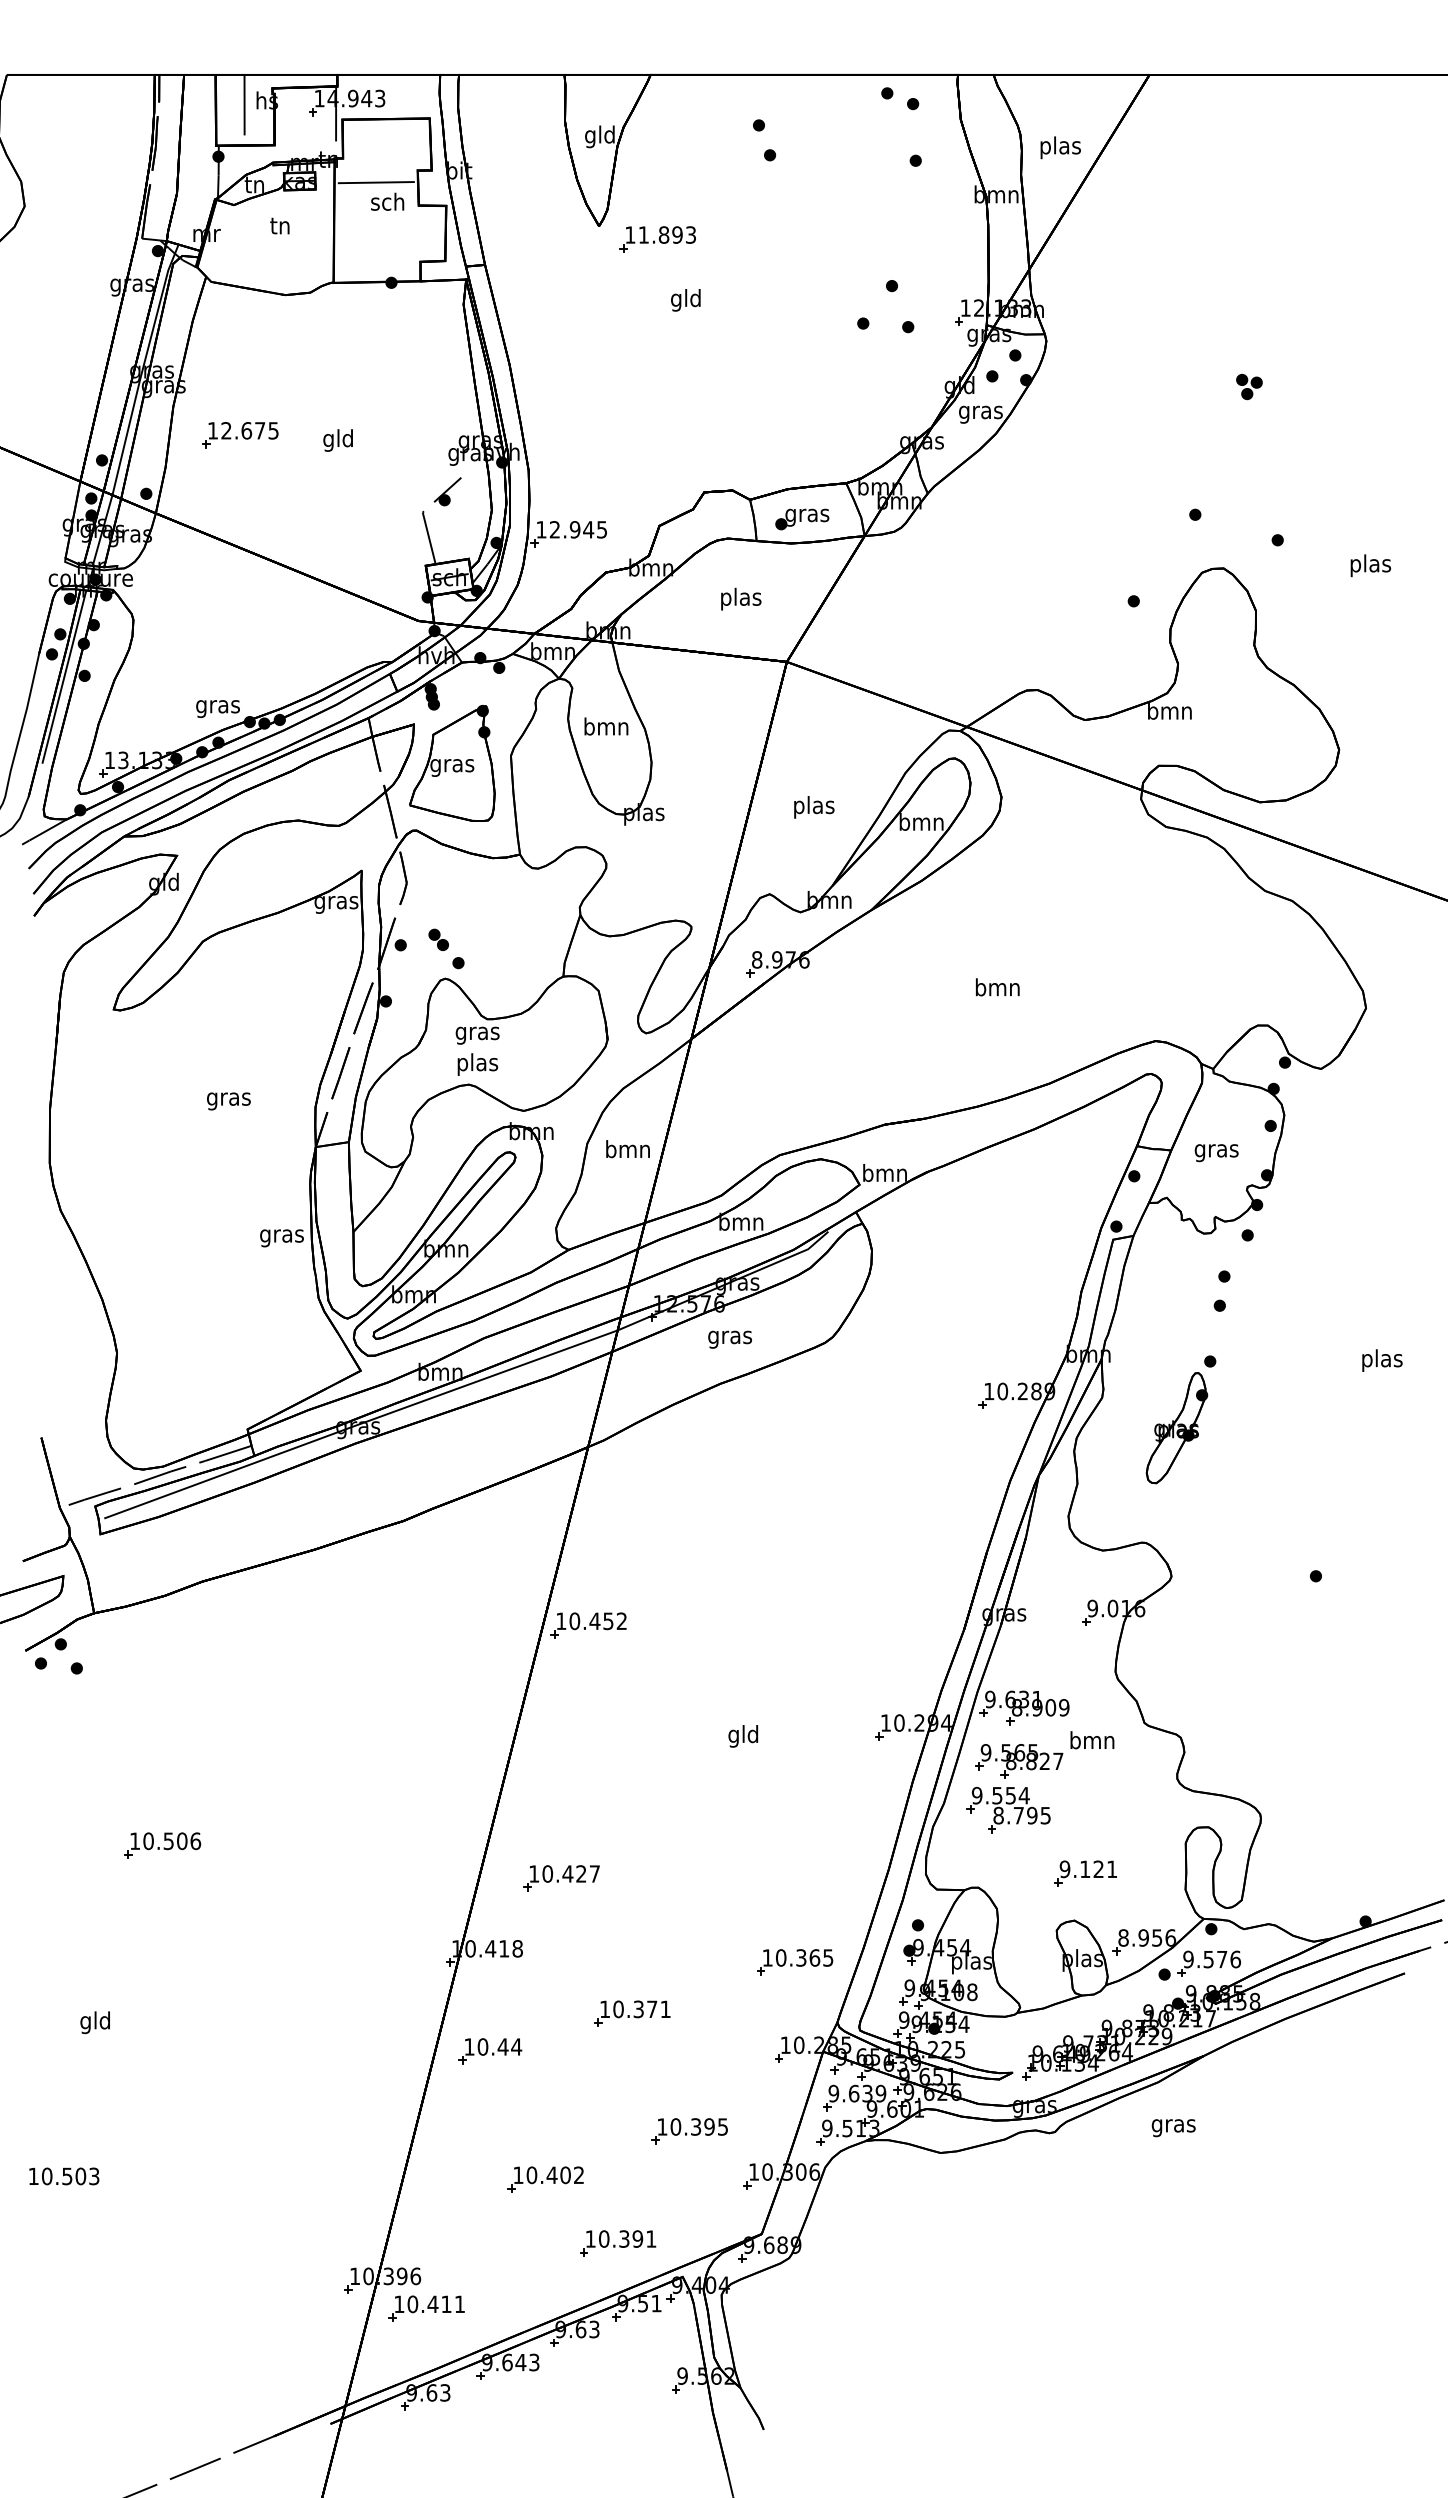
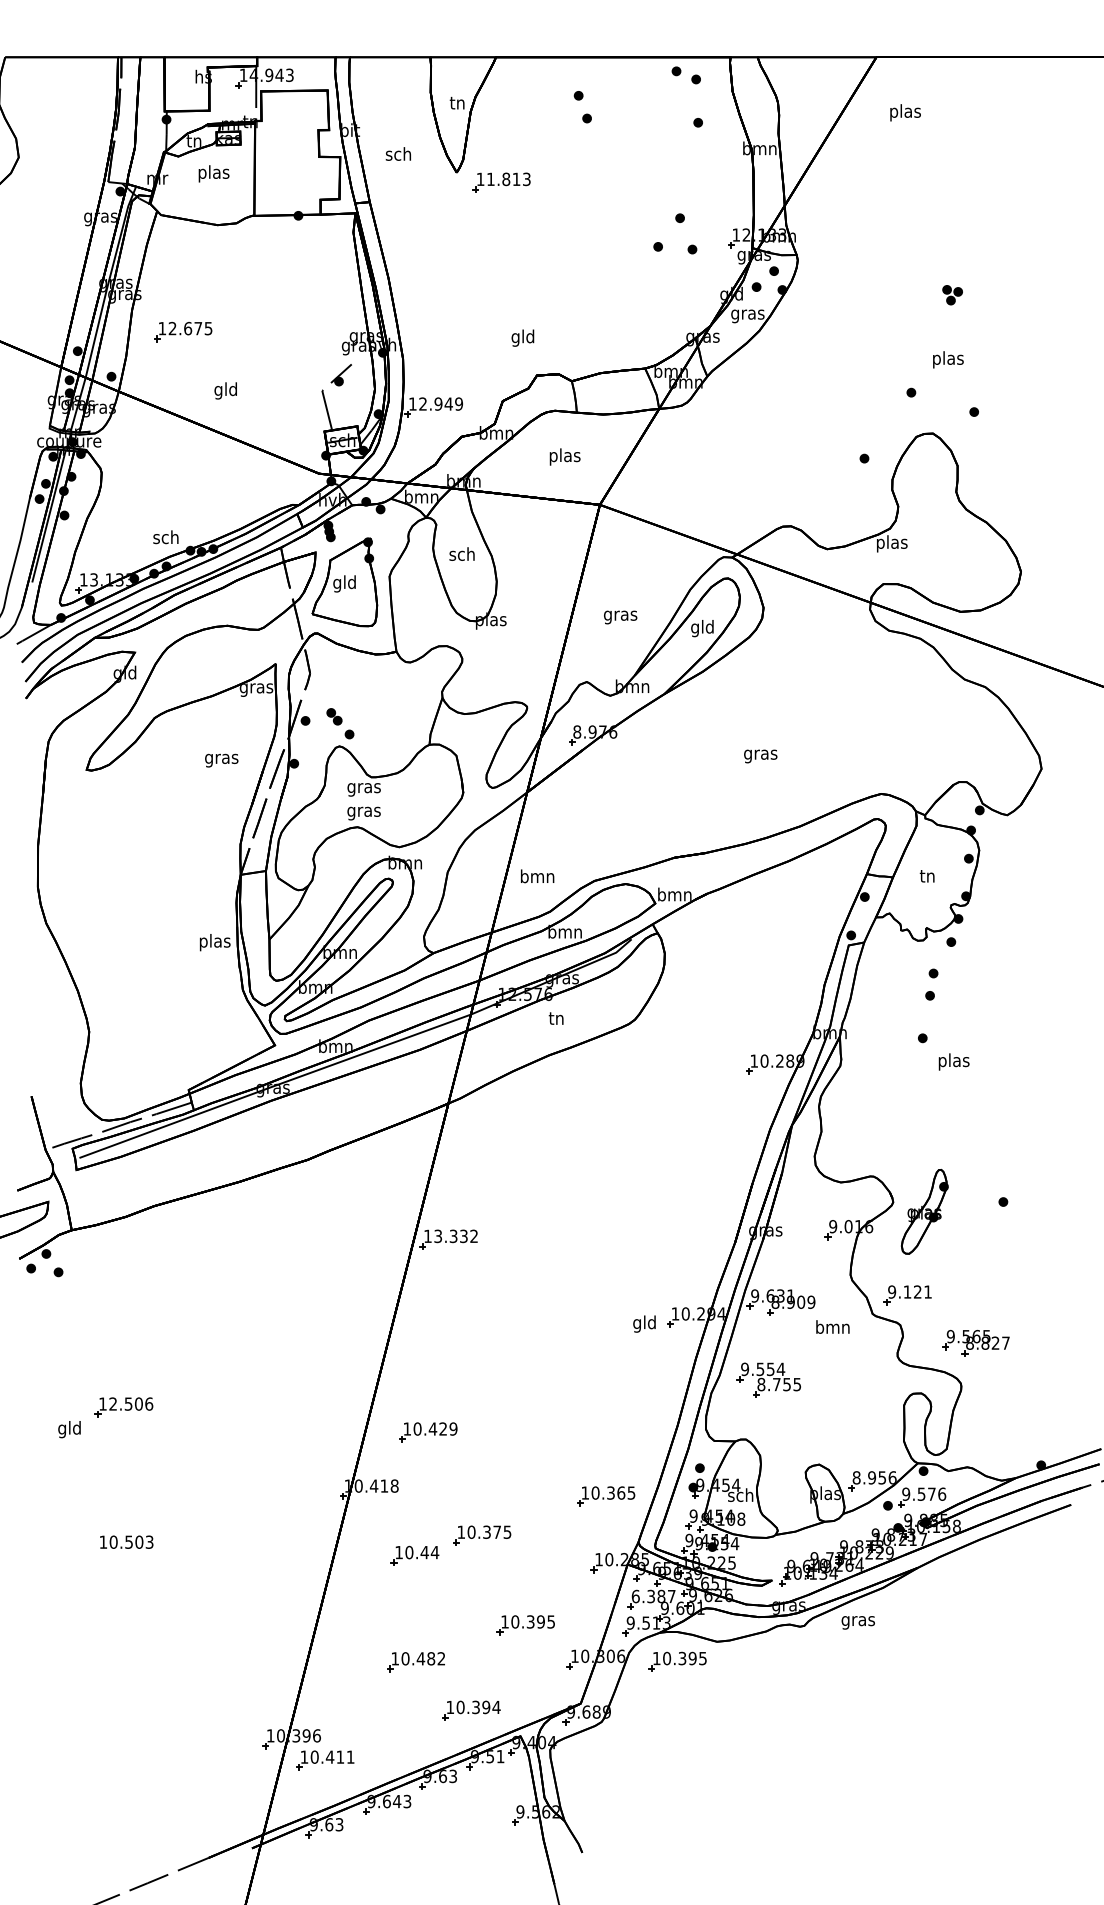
line: (244, 104) -> (186, 79), removed
text: (599, 136) -> (457, 104), gld -> tn
text: (1060, 147) -> (905, 112), moved
line: (375, 182) -> (286, 139), removed
text: (387, 201) -> (398, 153), moved
text: (280, 227) -> (213, 173), tn -> plas
text: (677, 234) -> (516, 178), 11.893 -> 11.813
text: (685, 300) -> (522, 338), moved
text: (337, 440) -> (225, 390), moved
part: (802, 519) -> (611, 396), removed
text: (601, 529) -> (458, 403), 12.945 -> 12.949
text: (1370, 565) -> (948, 359), moved
text: (217, 706) -> (165, 538), gras -> sch
text: (1169, 712) -> (891, 543), bmn -> plas
text: (606, 726) -> (462, 554), bmn -> sch
text: (452, 765) -> (344, 583), gras -> gld
text: (813, 807) -> (620, 615), plas -> gras
text: (921, 823) -> (702, 628), bmn -> gld
text: (997, 989) -> (760, 754), bmn -> gras
text: (477, 1064) -> (364, 811), plas -> gras
text: (228, 1101) -> (221, 760), moved
text: (627, 1149) -> (537, 876), moved
text: (1216, 1151) -> (927, 878), gras -> tn
text: (281, 1235) -> (214, 942), gras -> plas
text: (730, 1337) -> (556, 1019), gras -> tn
text: (1382, 1360) -> (954, 1061), moved
part: (1176, 1428) -> (924, 1212), moved
text: (591, 1621) -> (450, 1236), 10.452 -> 13.332
text: (743, 1736) -> (644, 1324), moved
part: (1019, 1761) -> (976, 1343), moved
text: (1032, 1815) -> (787, 1384), 8.795 -> 8.755
text: (148, 1841) -> (113, 1404), 10.506 -> 12.506
text: (594, 1873) -> (453, 1428), 10.427 -> 10.429
part: (1085, 1873) -> (907, 1295), moved
text: (972, 1962) -> (741, 1496), plas -> sch
text: (665, 2009) -> (507, 1532), 10.371 -> 10.375
text: (94, 2022) -> (68, 1429), moved
part: (490, 2051) -> (415, 1556), moved
text: (857, 2093) -> (653, 1596), 9.639 -> 6.387
text: (1173, 2128) -> (858, 1623), moved
text: (565, 2174) -> (431, 1658), 10.402 -> 10.482
text: (64, 2176) -> (126, 1542), moved
part: (888, 2179) -> (677, 1662), added
text: (650, 2238) -> (495, 1706), 10.391 -> 10.394

